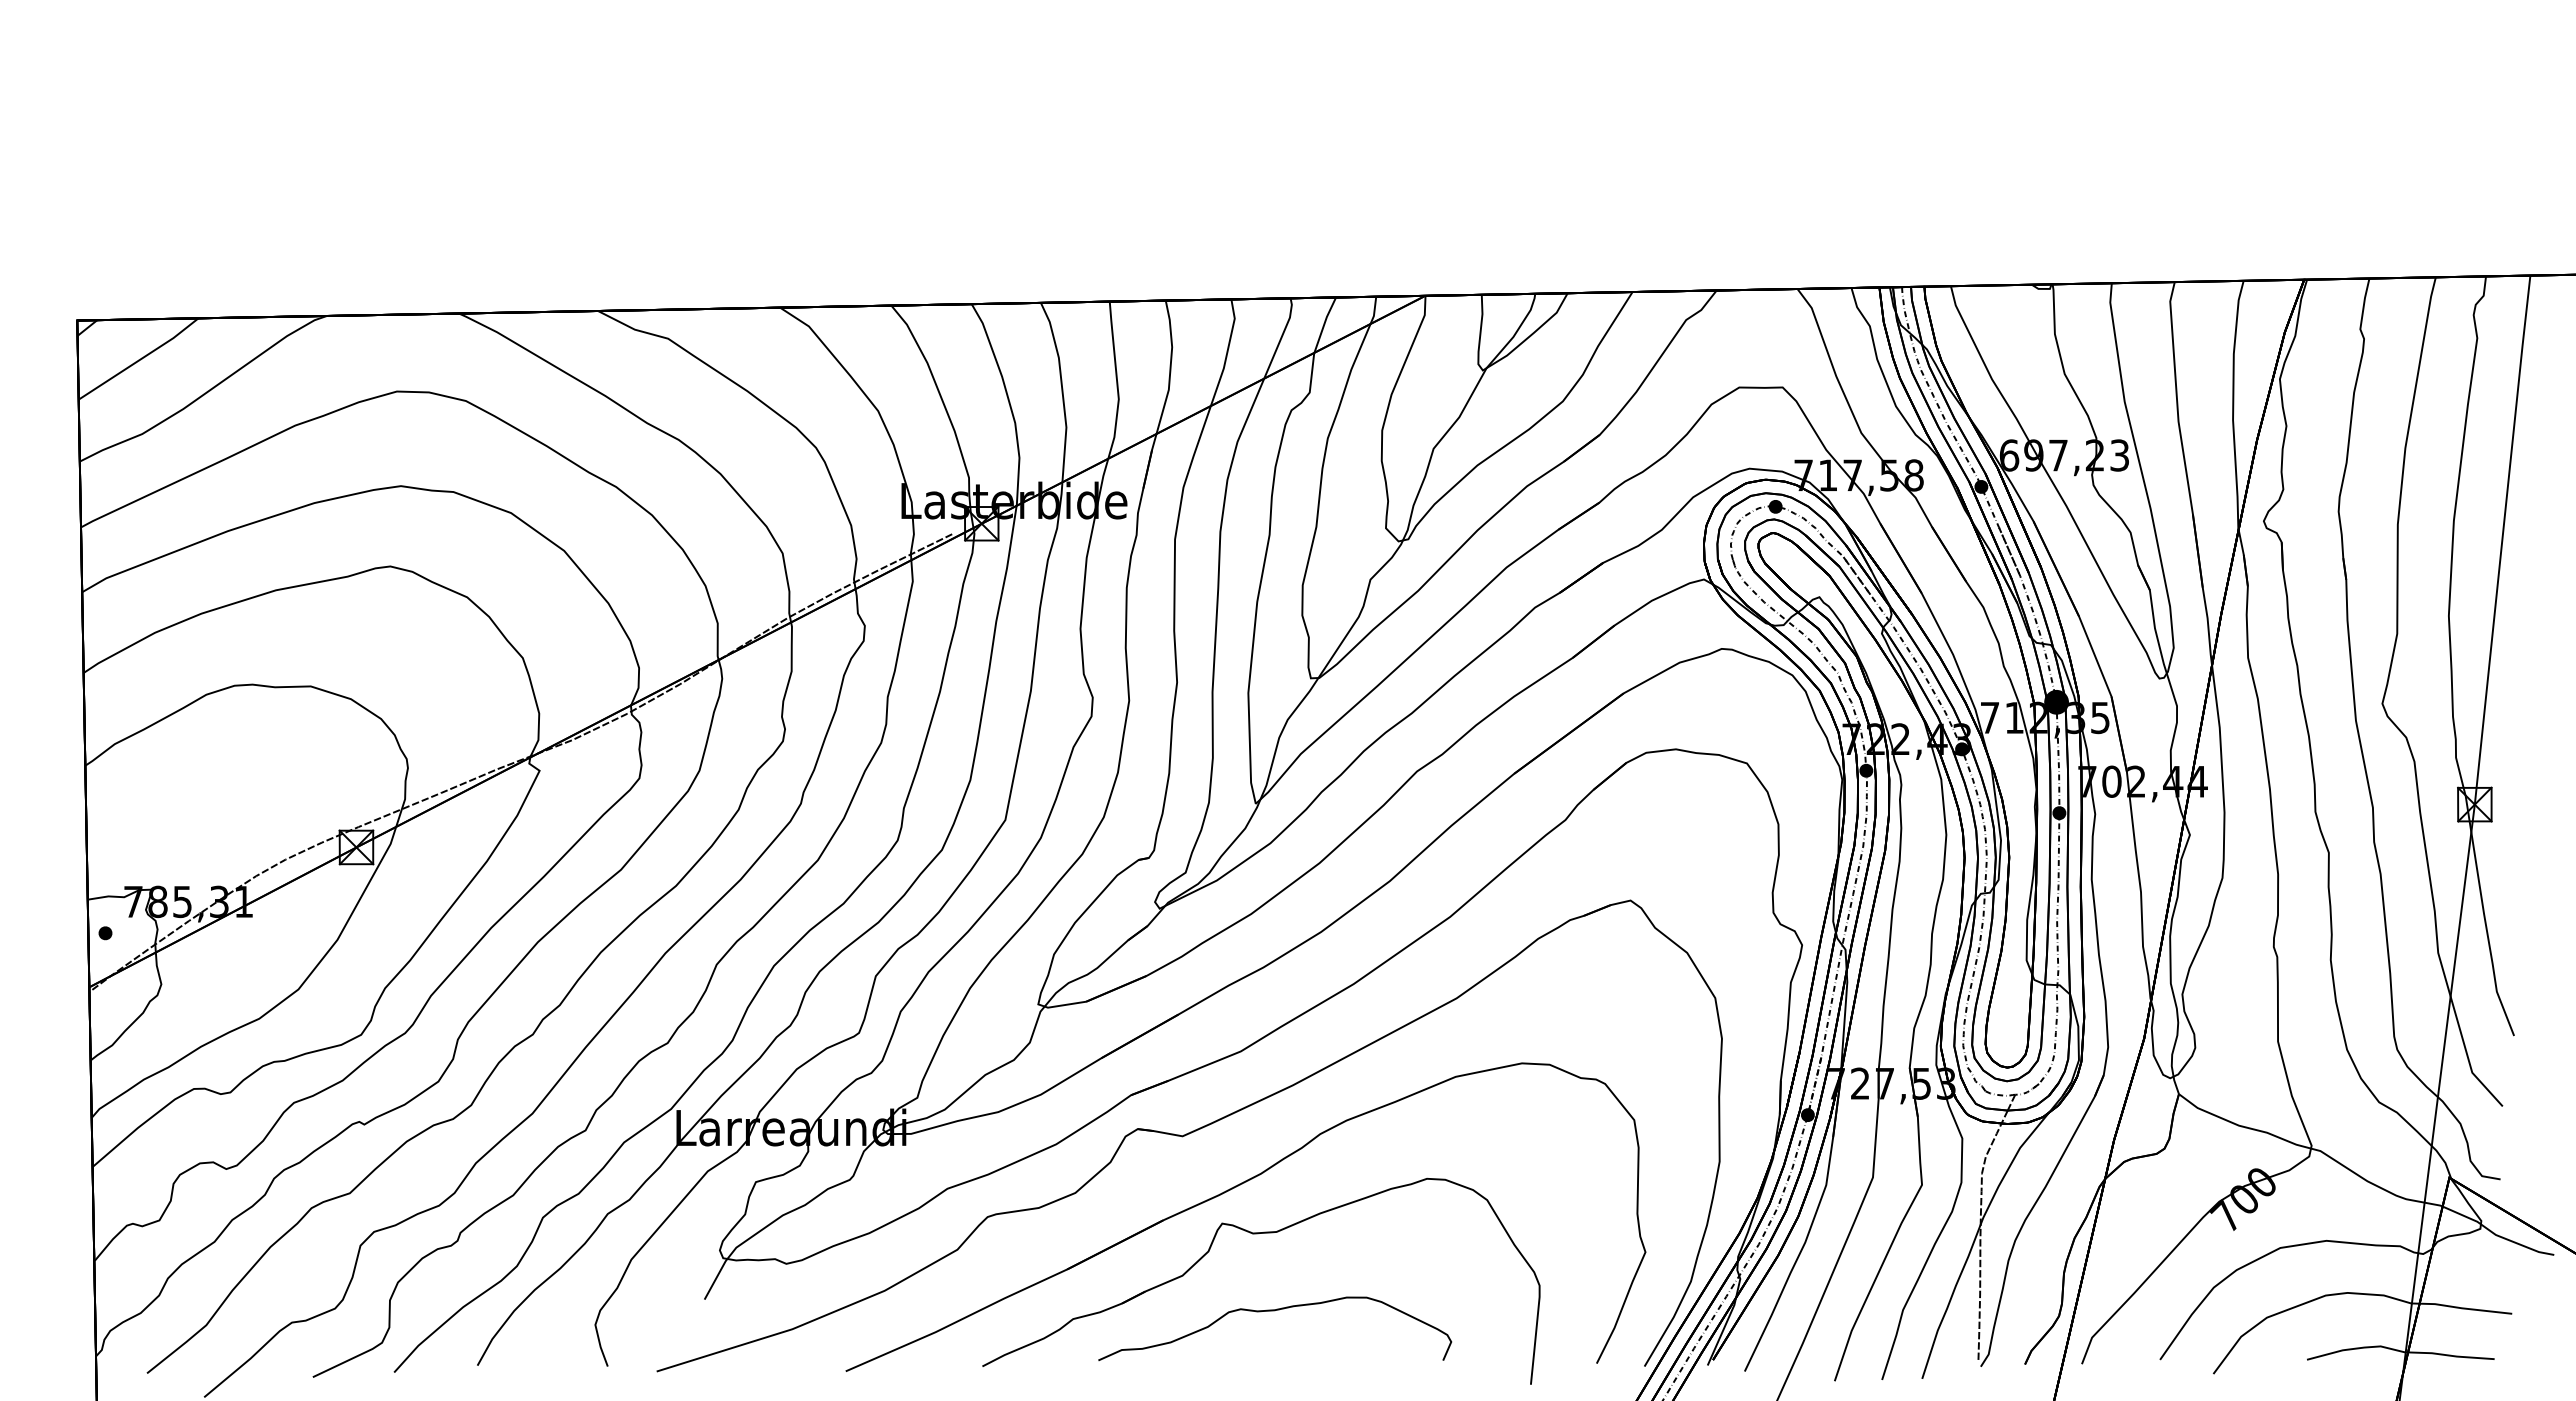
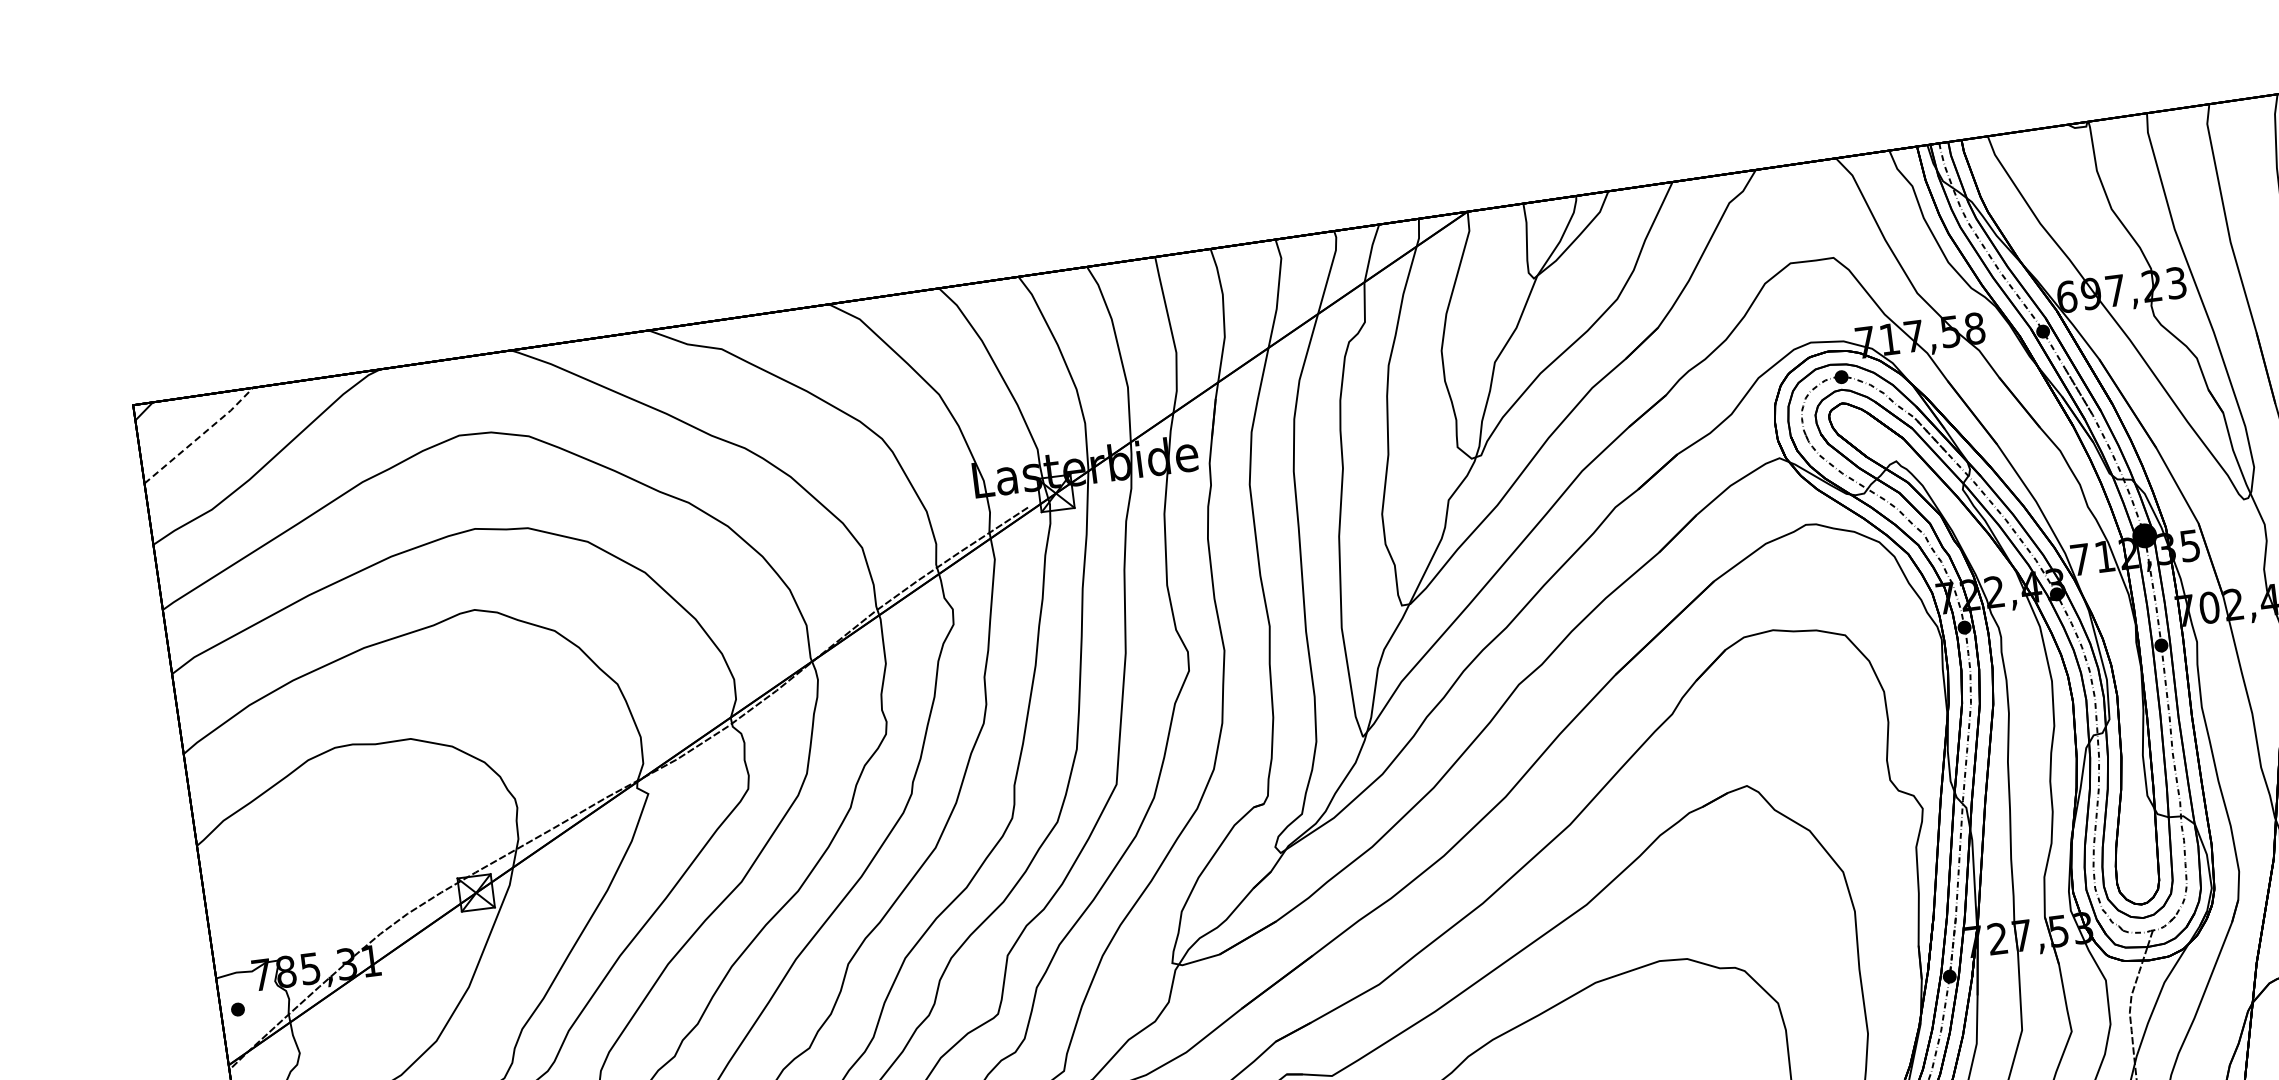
line: (140, 359) -> (200, 435), solid -> dashed

